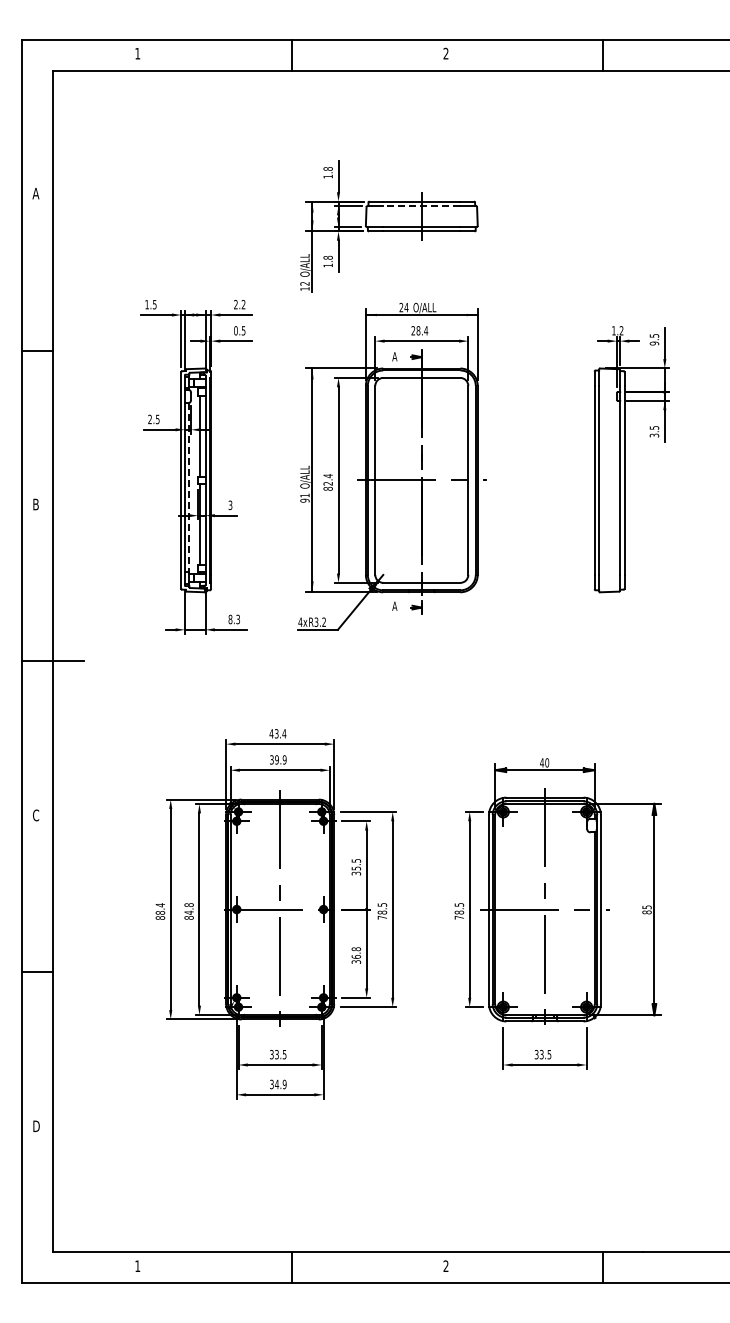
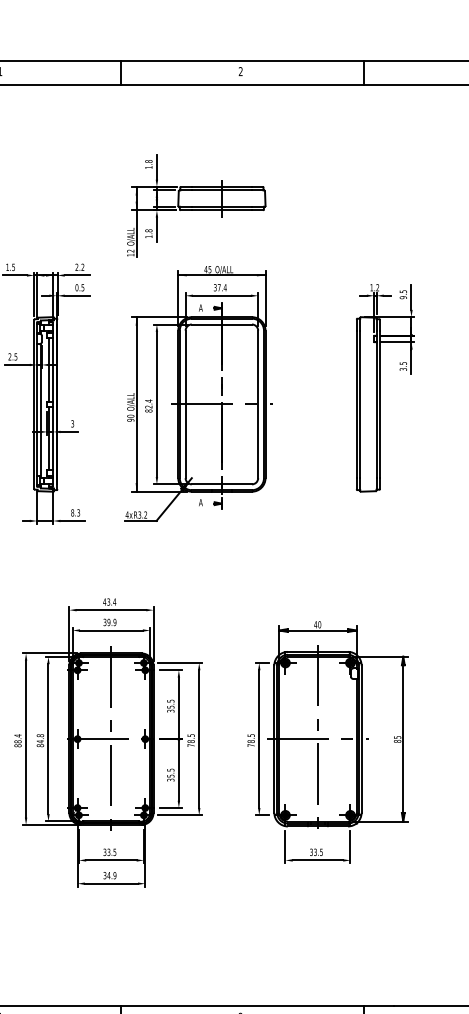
line: (421, 206) -> (221, 190), dashed -> solid
text: (403, 307) -> (207, 269), 24 -> 45
text: (415, 330) -> (216, 287), 28.4 -> 37.4
line: (189, 488) -> (40, 410), dashed -> solid
text: (304, 495) -> (130, 416), 91 -> 90
text: (356, 952) -> (170, 772), 36.8 -> 35.5

